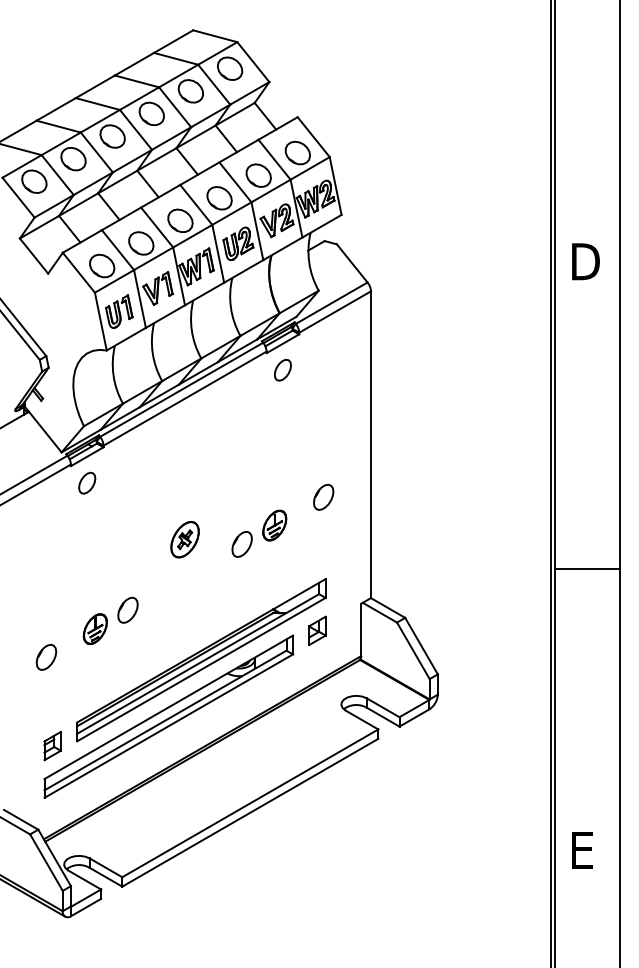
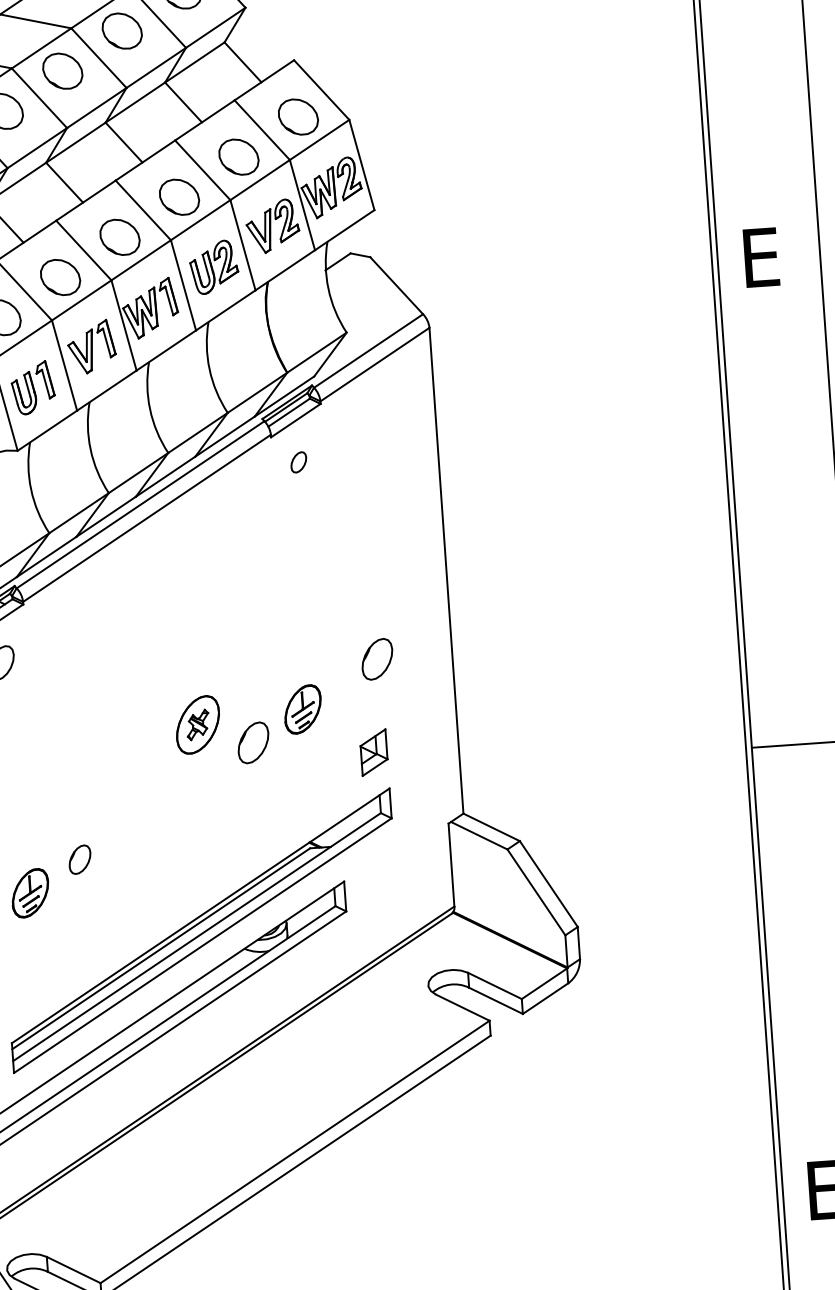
text: (585, 261) -> (765, 256), D -> E
part: (282, 369) -> (298, 461), size x0.6
part: (184, 539) -> (197, 724), moved
part: (127, 609) -> (79, 858), size x0.7
part: (317, 630) -> (374, 752), moved

